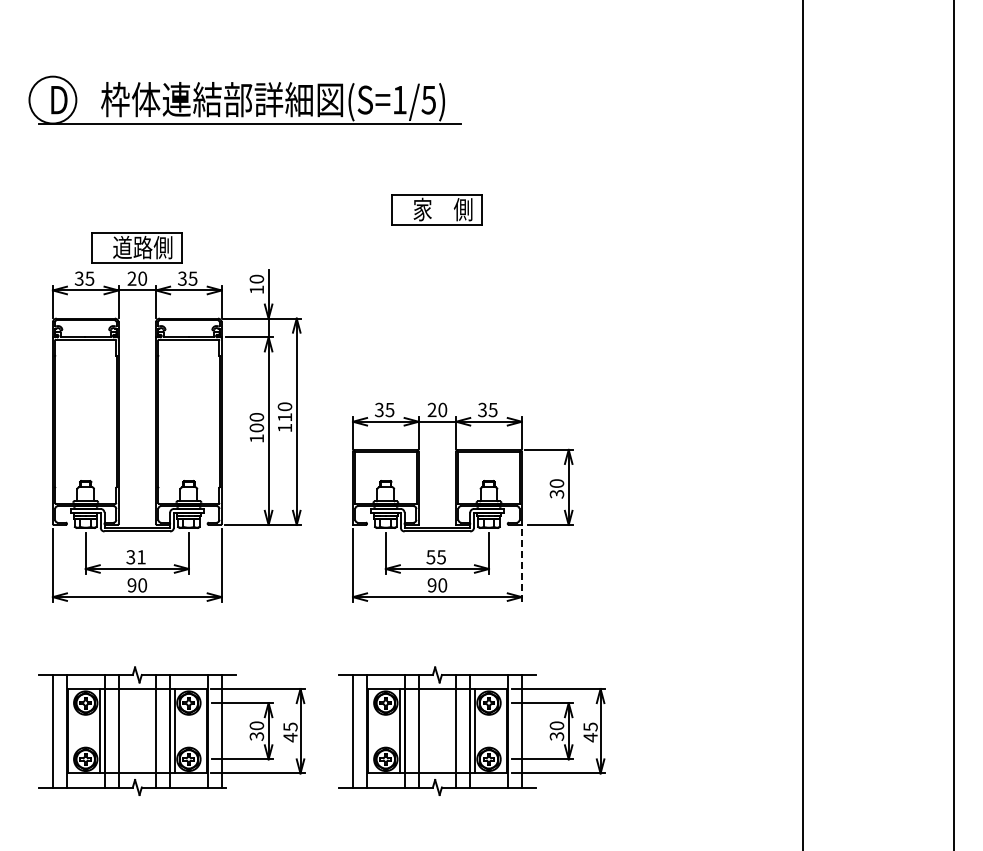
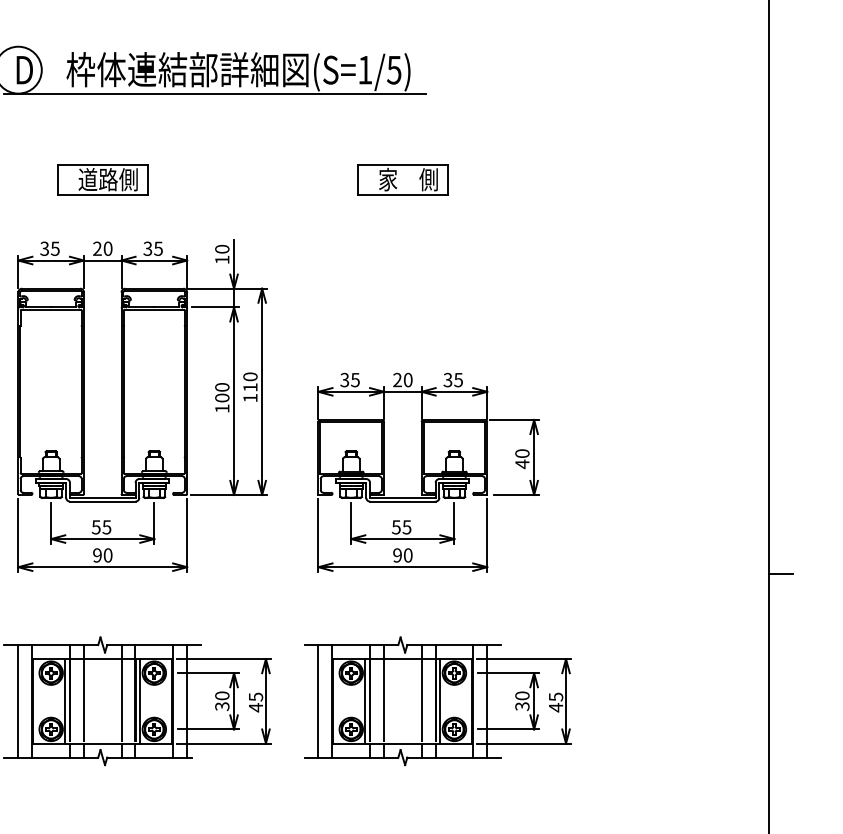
part: (136, 247) -> (101, 179), moved
text: (556, 494) -> (521, 464), 30 -> 40
text: (135, 557) -> (100, 527), 31 -> 55
line: (521, 565) -> (486, 535), dashed -> solid
line: (815, 603) -> (780, 573), added

